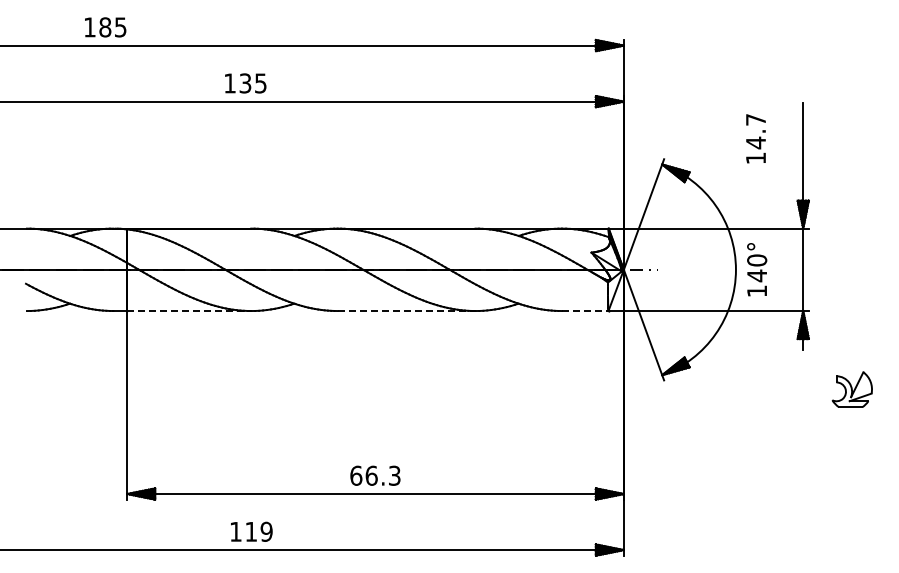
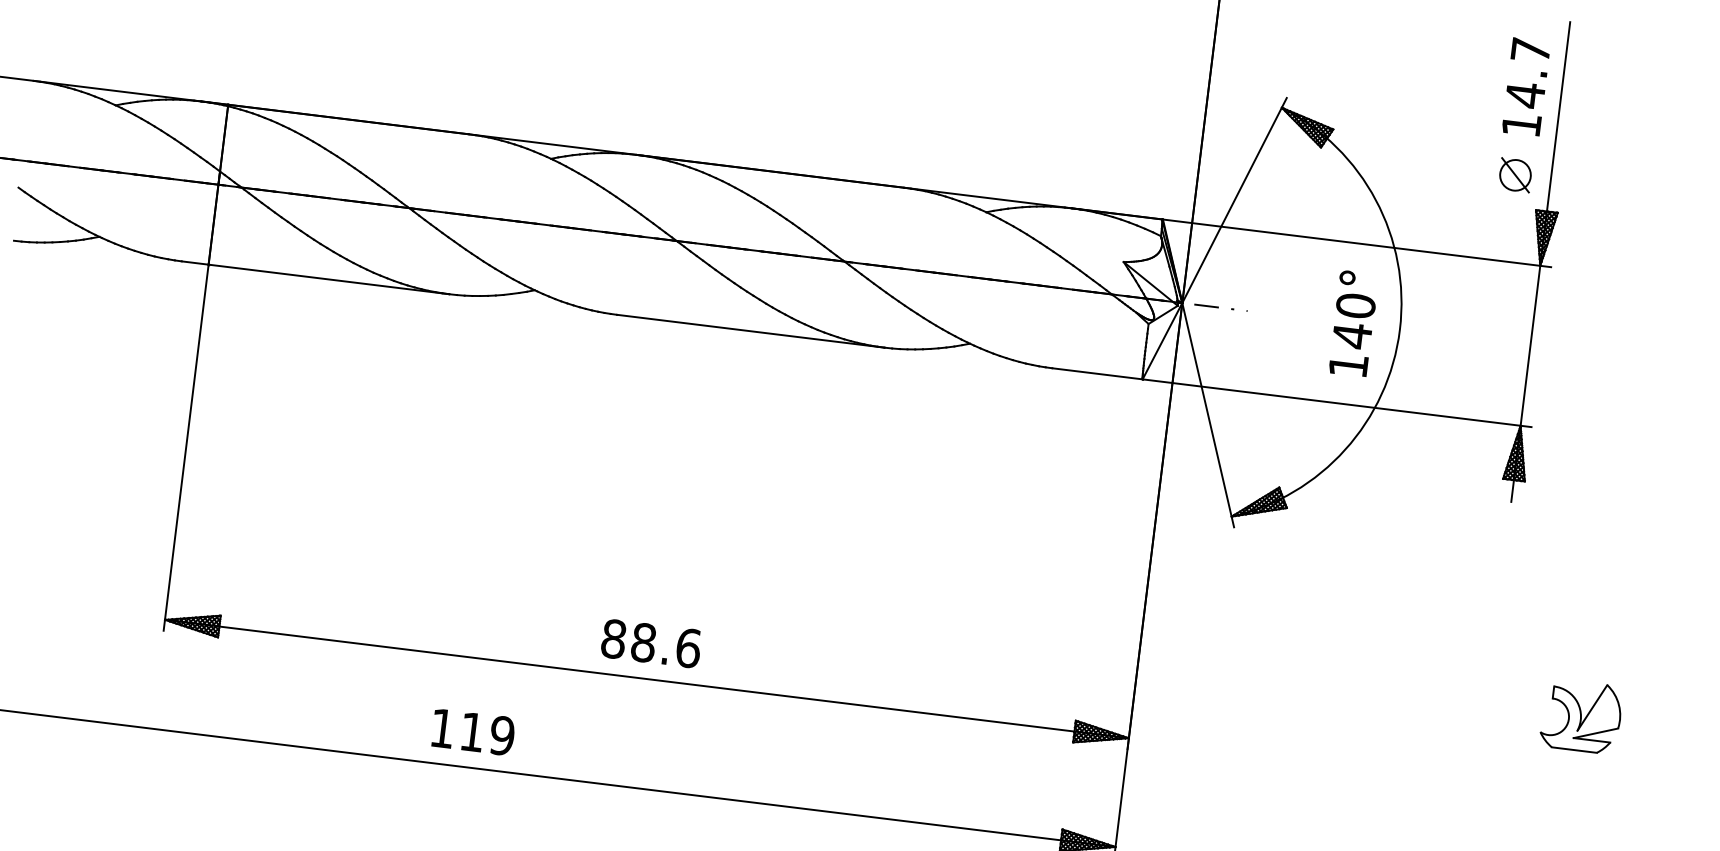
text: (755, 138) -> (1525, 86), moved
part: (784, 184) -> (1514, 175), added
text: (757, 269) -> (1354, 323), moved
line: (189, 311) -> (329, 280), dashed -> solid
line: (406, 311) -> (750, 332), dashed -> solid
line: (585, 311) -> (1097, 374), dashed -> solid
part: (851, 389) -> (1580, 715), moved
text: (375, 475) -> (651, 643), 66.3 -> 88.6
text: (251, 531) -> (472, 731), moved

